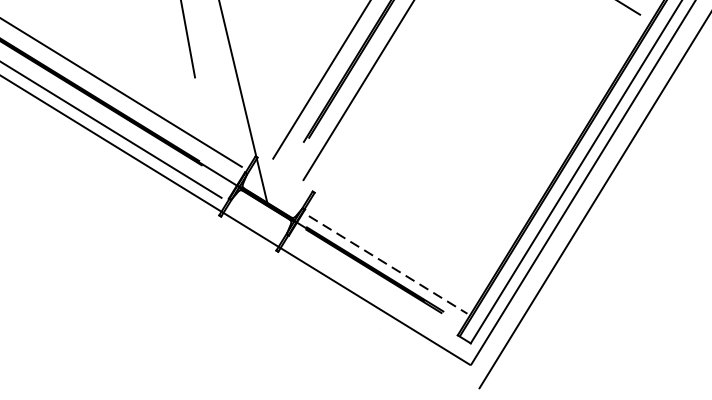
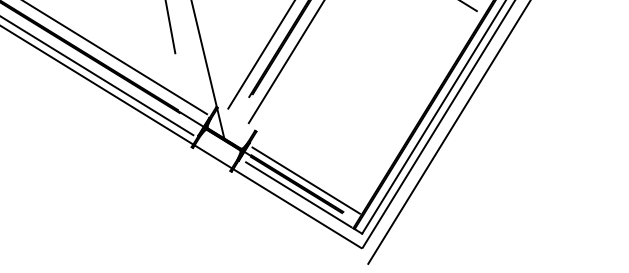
line: (388, 264) -> (306, 180), dashed -> solid
line: (376, 285) -> (298, 194), added

